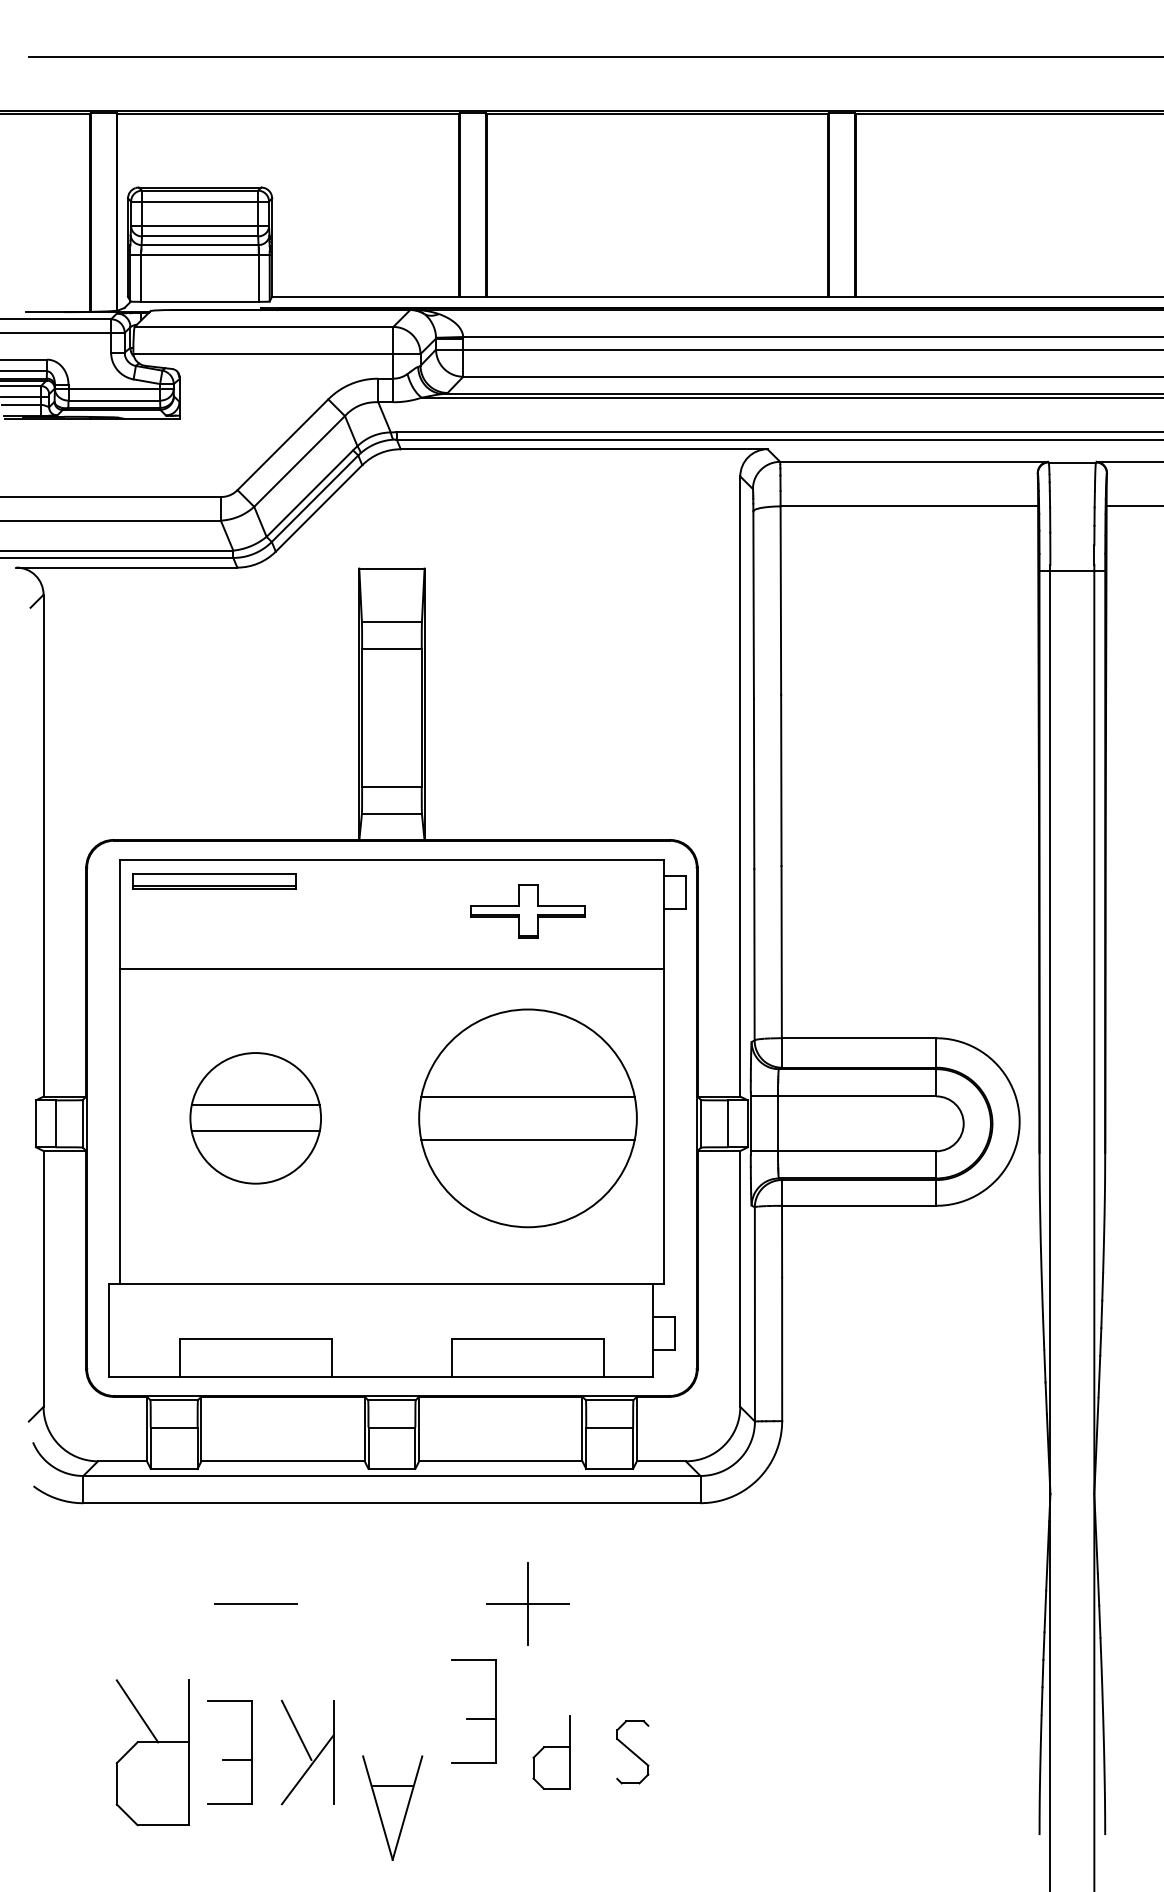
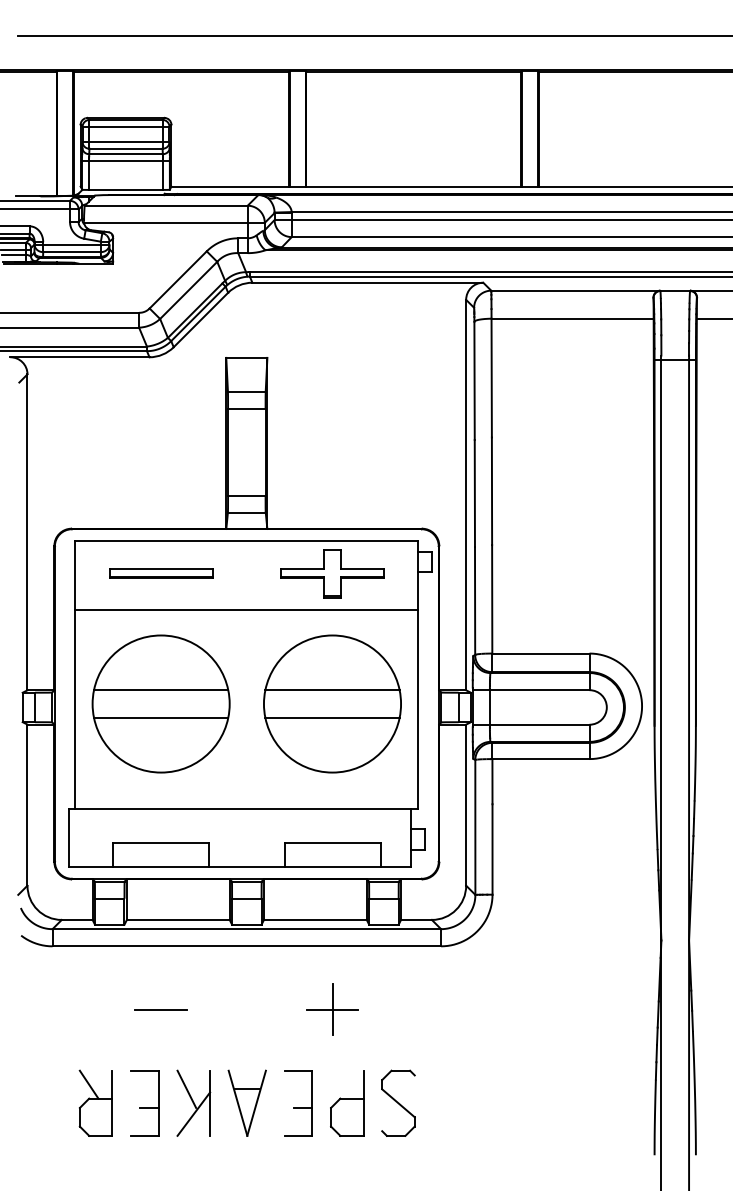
part: (215, 880) -> (161, 573), moved
part: (527, 911) -> (332, 573), size x1.43
part: (254, 1117) -> (160, 703), size x1.67
part: (473, 1711) -> (298, 1103), moved
part: (151, 1751) -> (95, 1102), size x0.71
part: (632, 1751) -> (398, 1102), size x1.67
part: (551, 1752) -> (347, 1103), size x1.43
part: (391, 1806) -> (246, 1102), moved

